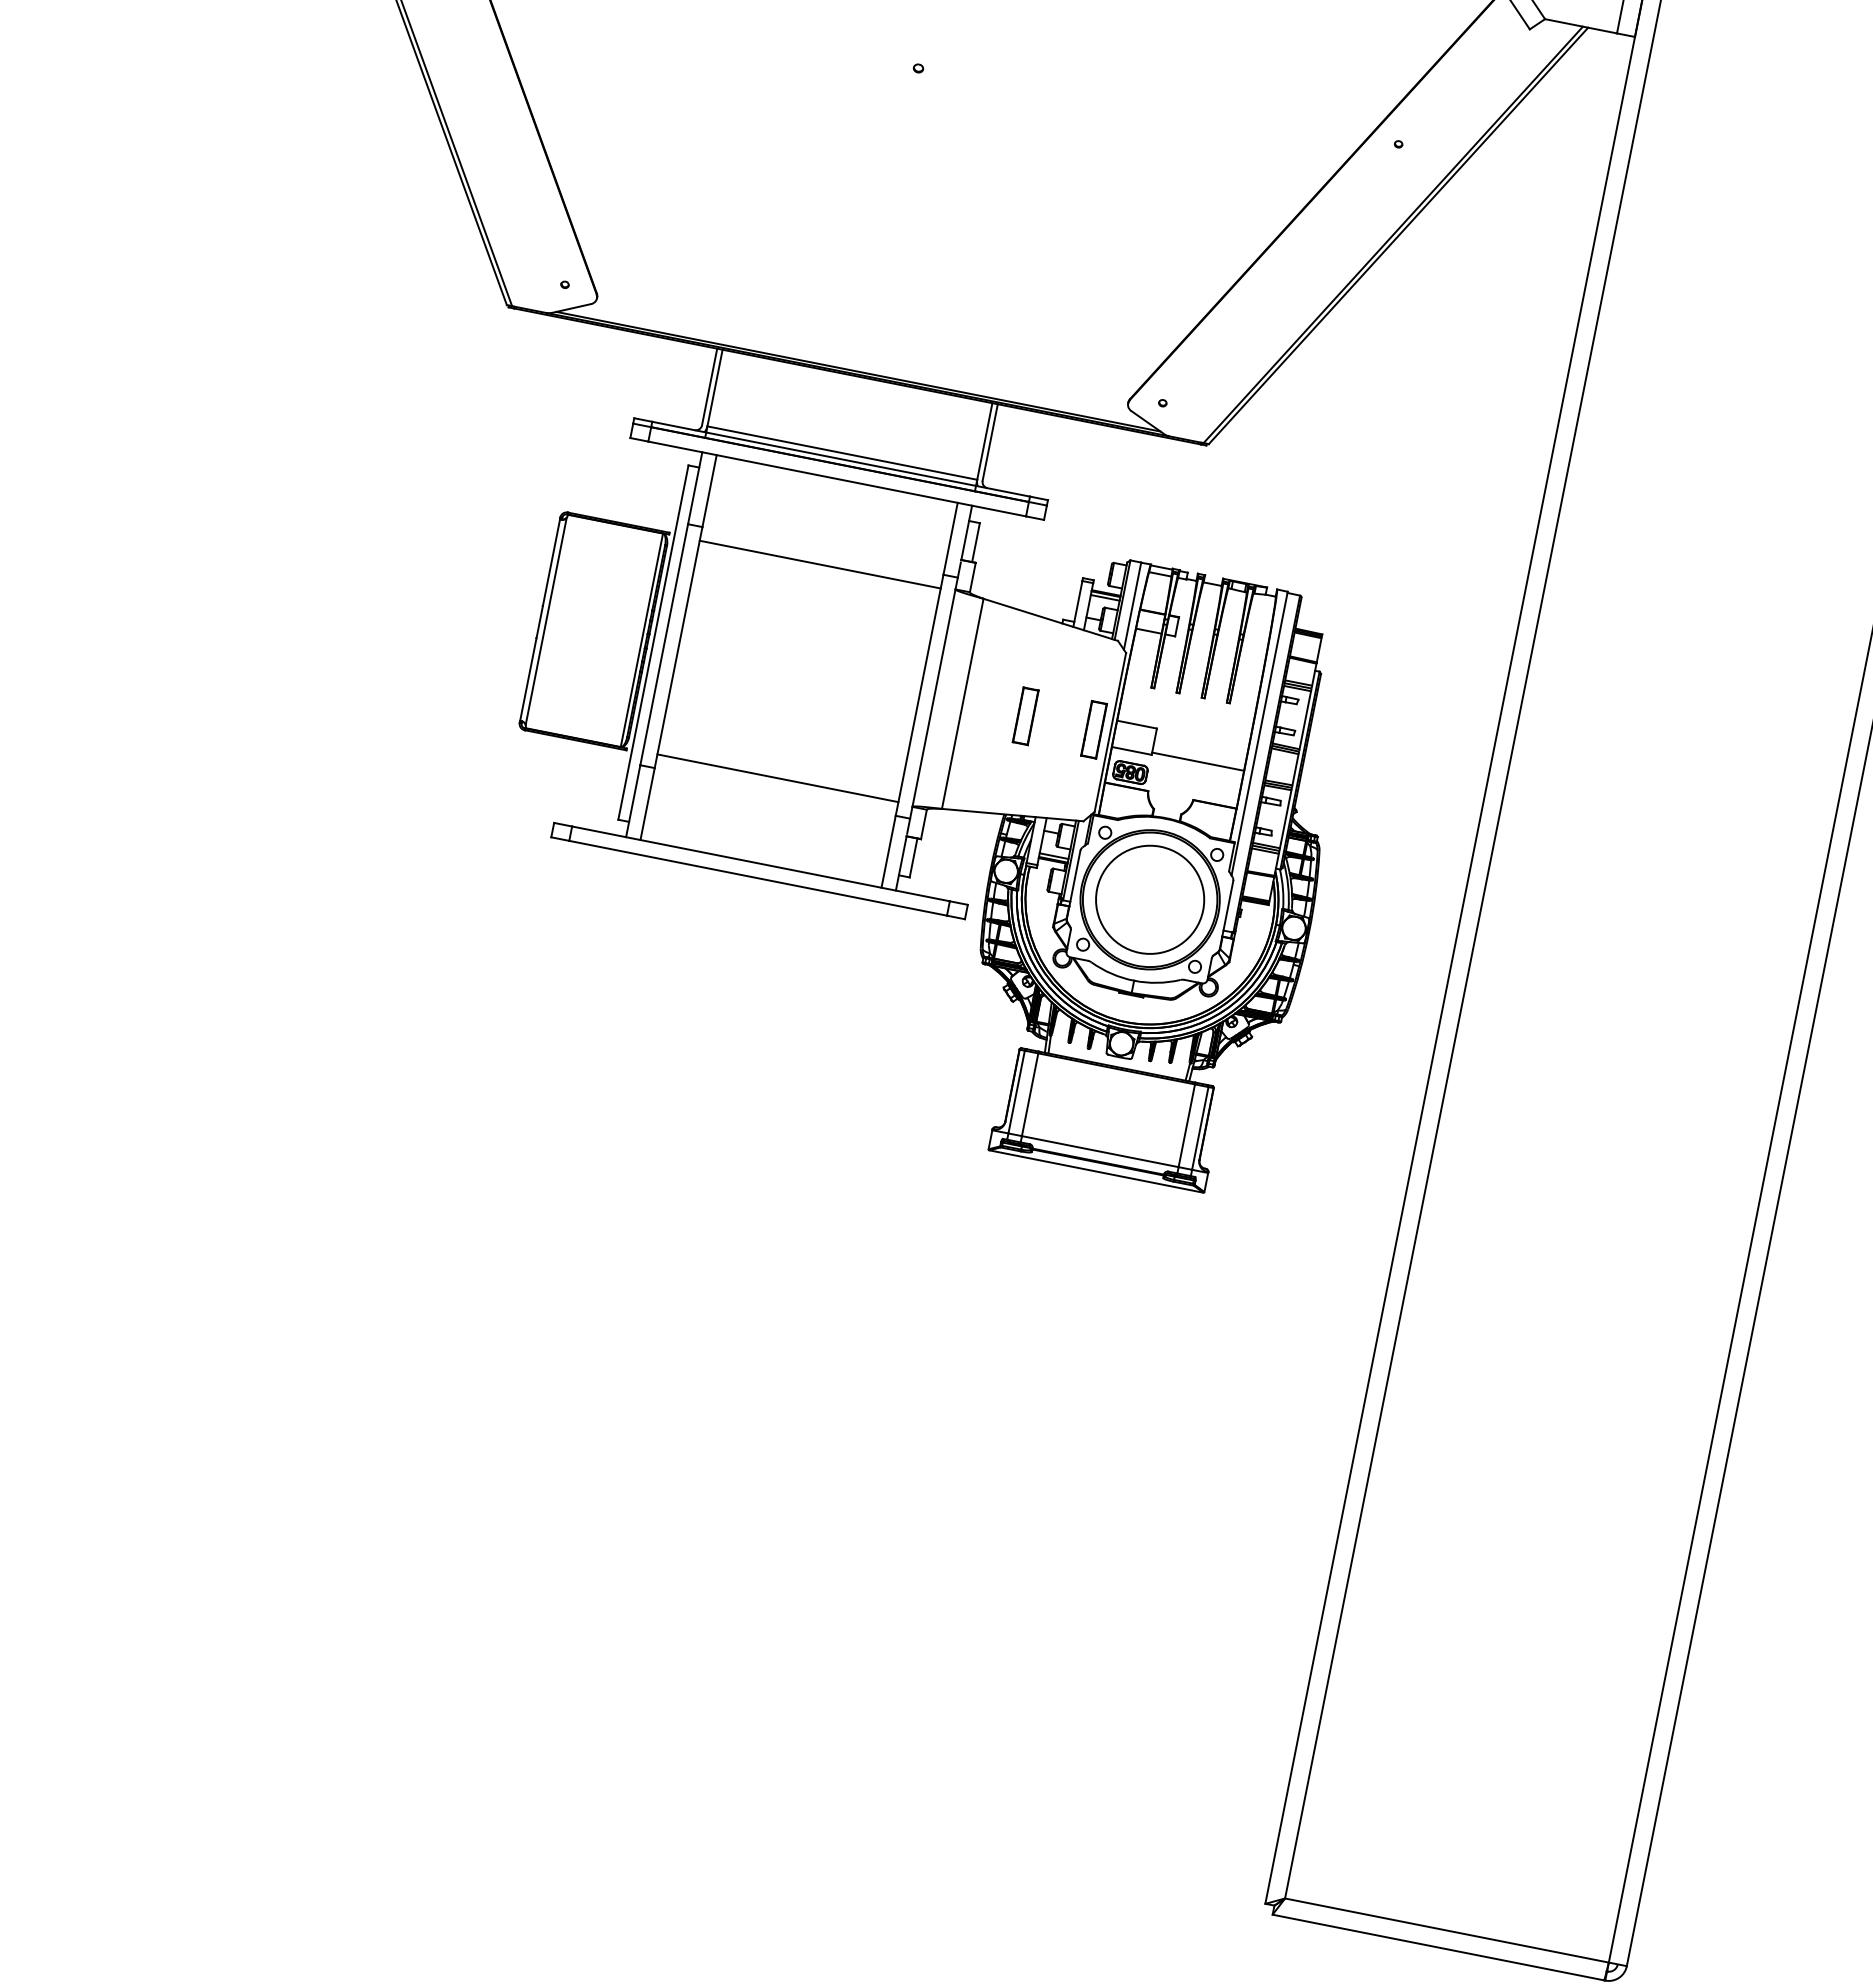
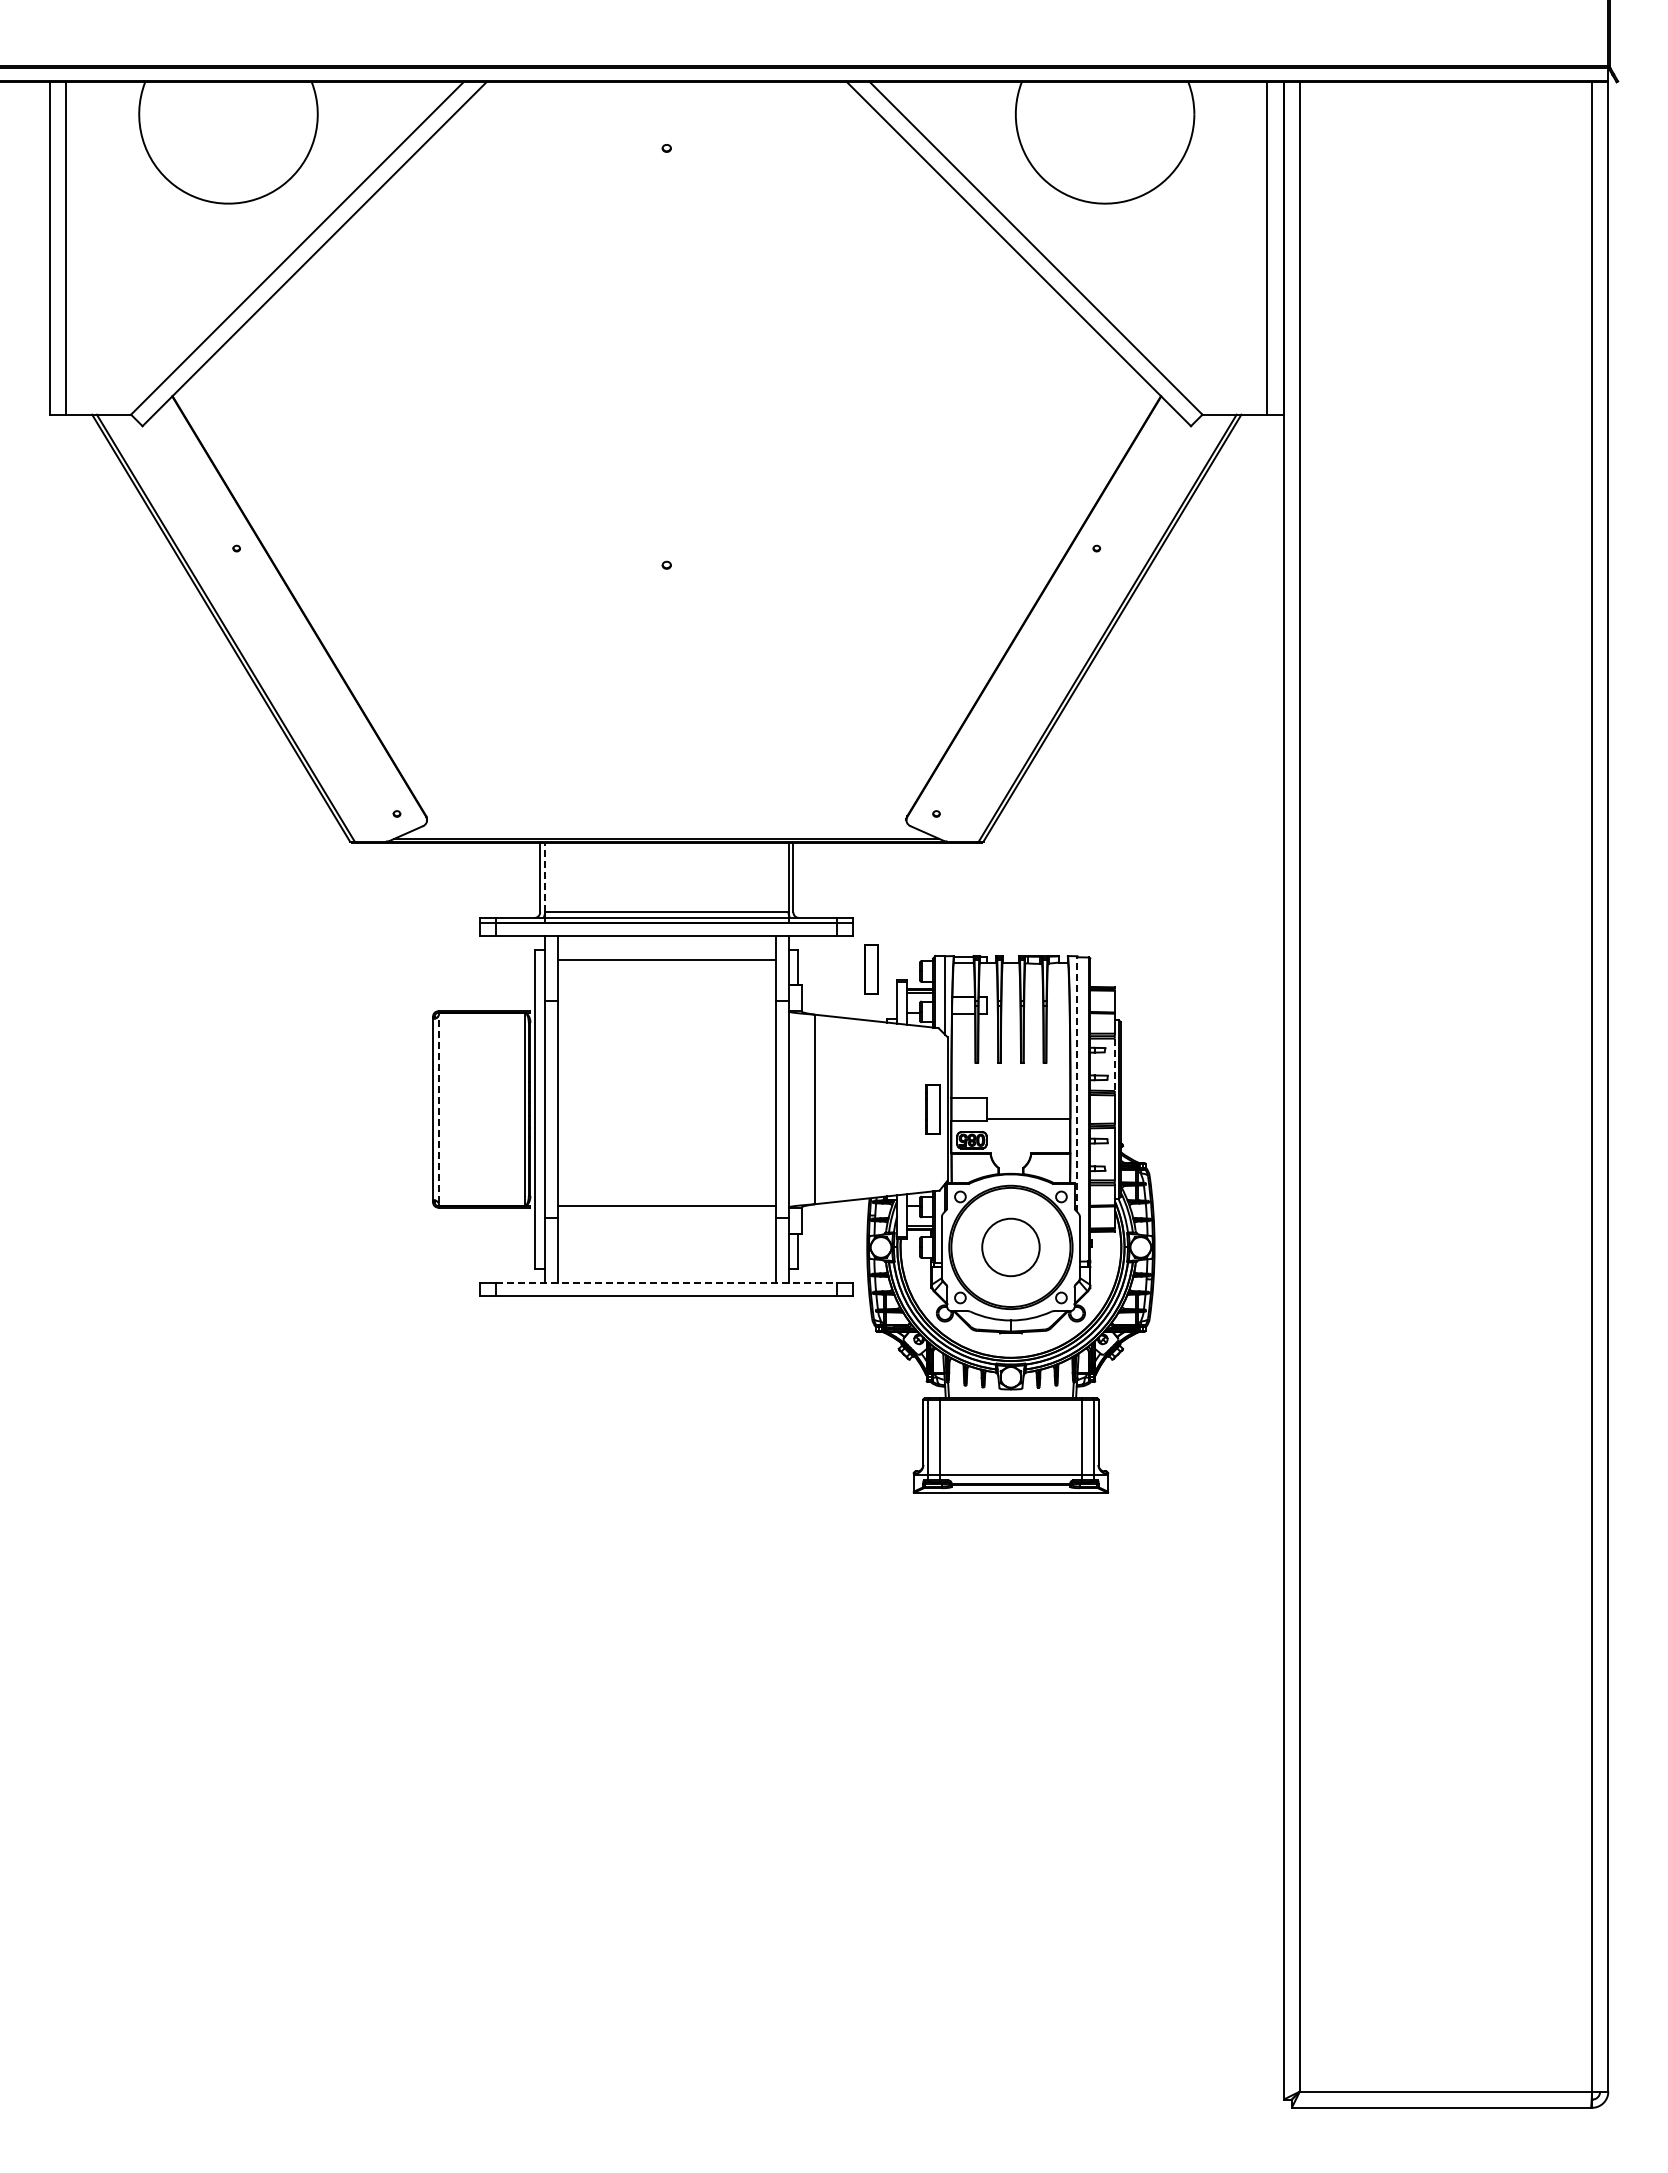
line: (715, 387) -> (545, 877), solid -> dashed
line: (819, 565) -> (666, 960), moved
line: (546, 620) -> (438, 1108), solid -> dashed
part: (1025, 716) -> (871, 969), moved
line: (1304, 720) -> (1114, 1065), solid -> dashed
line: (1259, 732) -> (1077, 1083), solid -> dashed
line: (761, 864) -> (667, 1283), solid -> dashed
circle: (1149, 899) -> (1010, 1247), size x0.6

